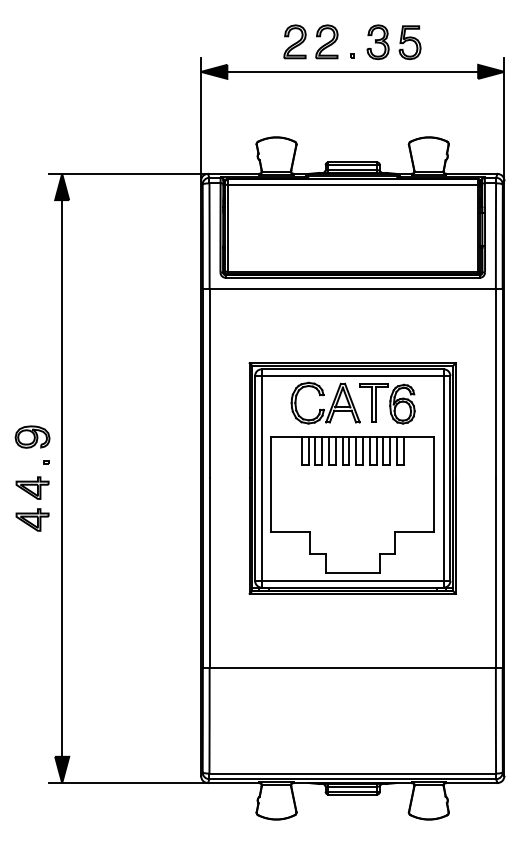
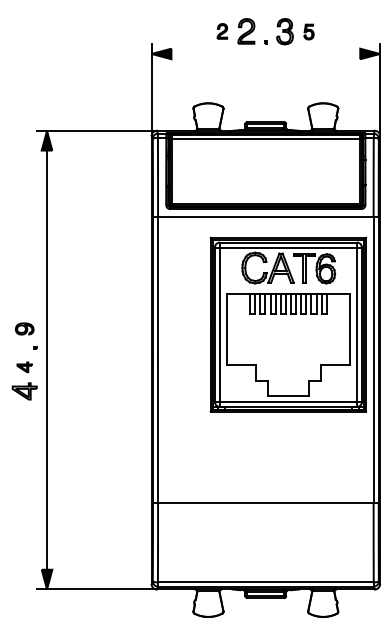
part: (294, 41) -> (221, 31), size x0.6
part: (409, 42) -> (308, 31), size x0.6
line: (352, 71) -> (265, 53), removed
part: (32, 436) -> (24, 328), size x0.7
part: (352, 478) -> (288, 324), moved
part: (32, 487) -> (24, 366), size x0.6

